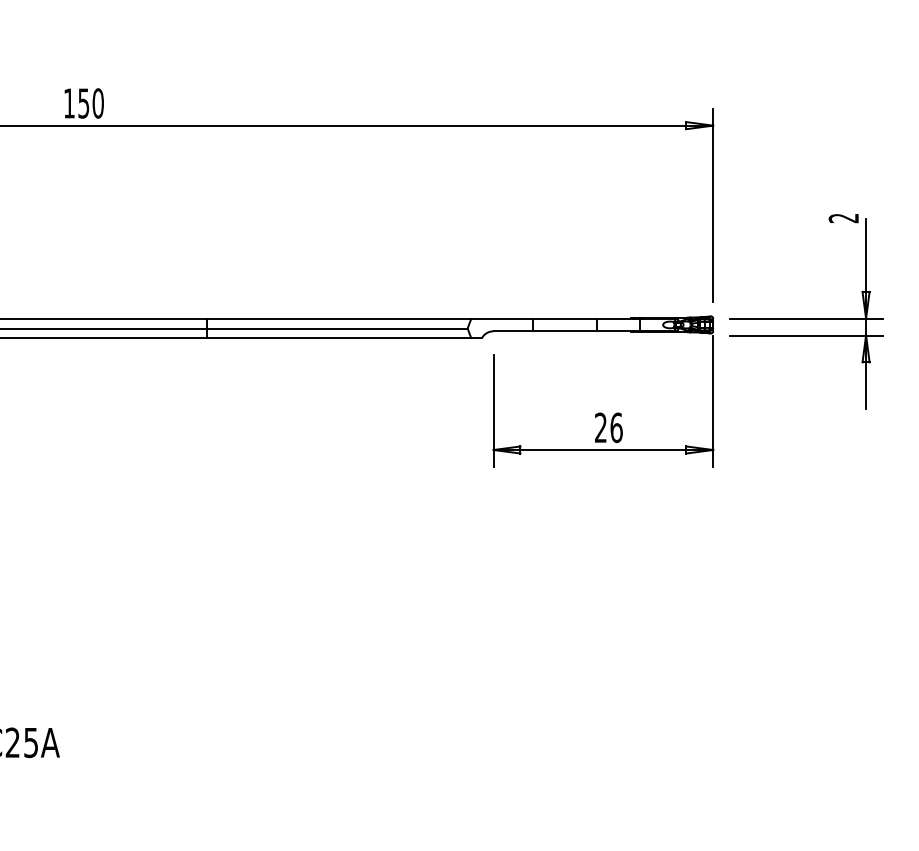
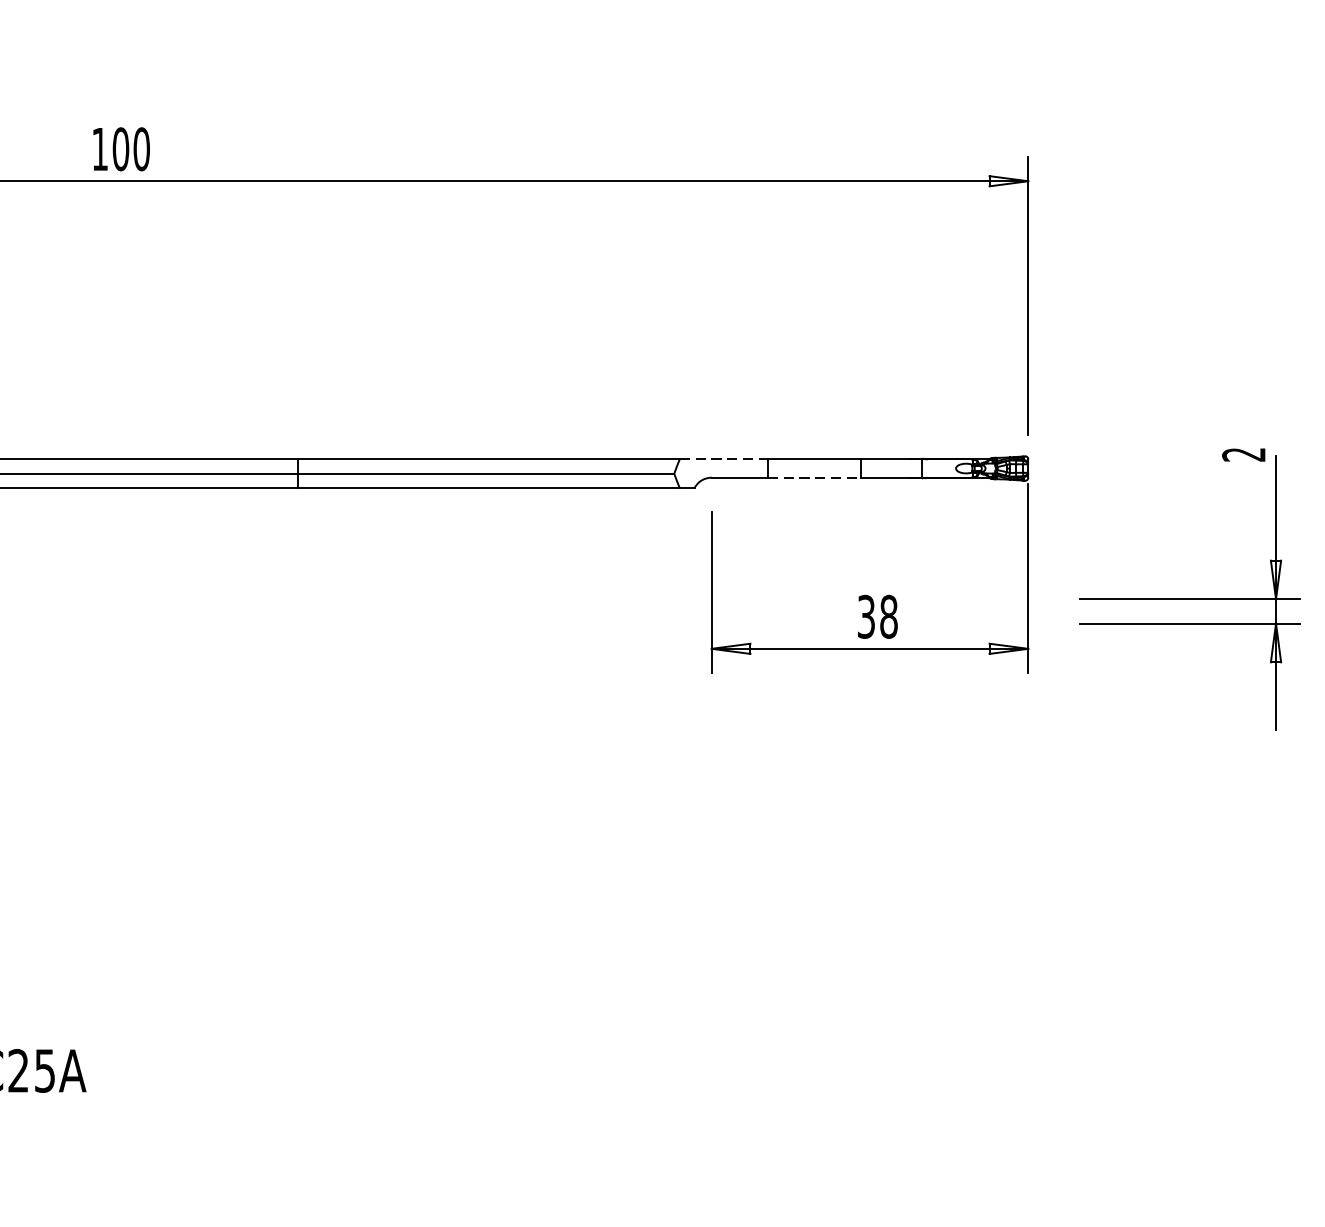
text: (83, 103) -> (120, 149), 150 -> 100
line: (501, 318) -> (723, 459), solid -> dashed
part: (806, 318) -> (1190, 599), moved
line: (565, 331) -> (815, 477), solid -> dashed
text: (608, 427) -> (877, 616), 26 -> 38

